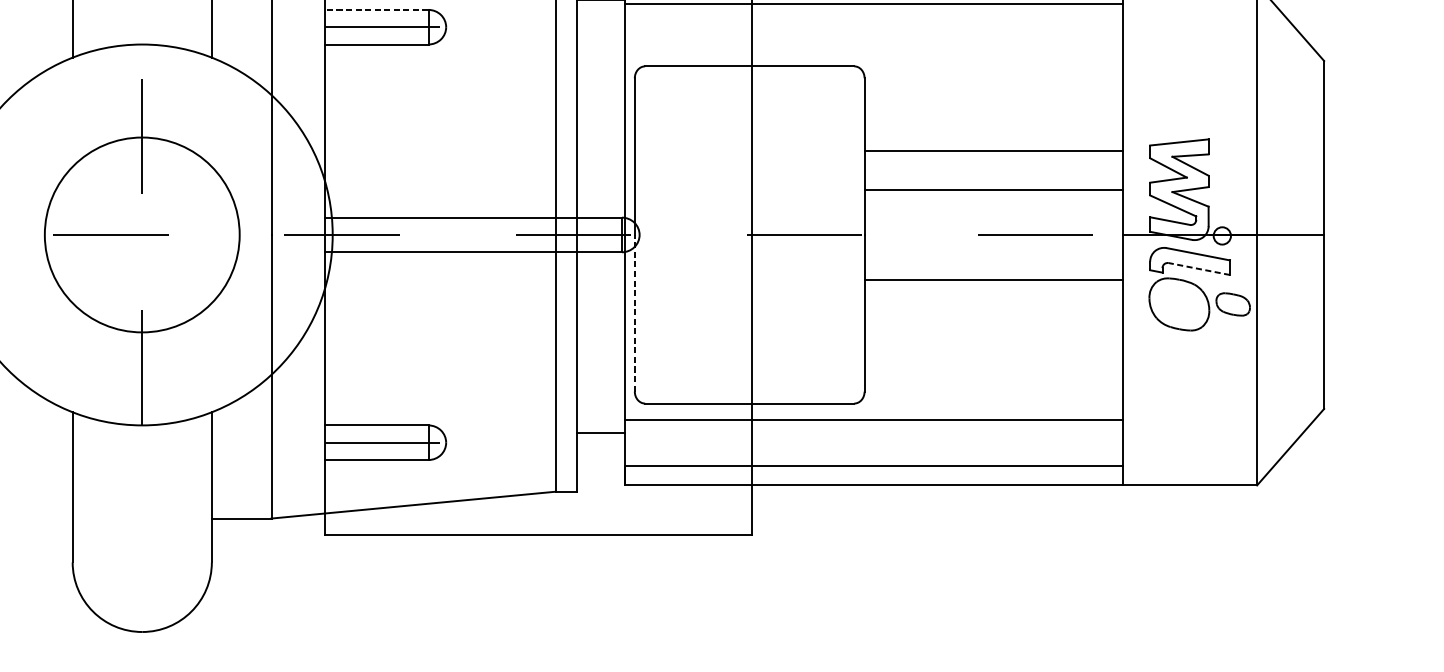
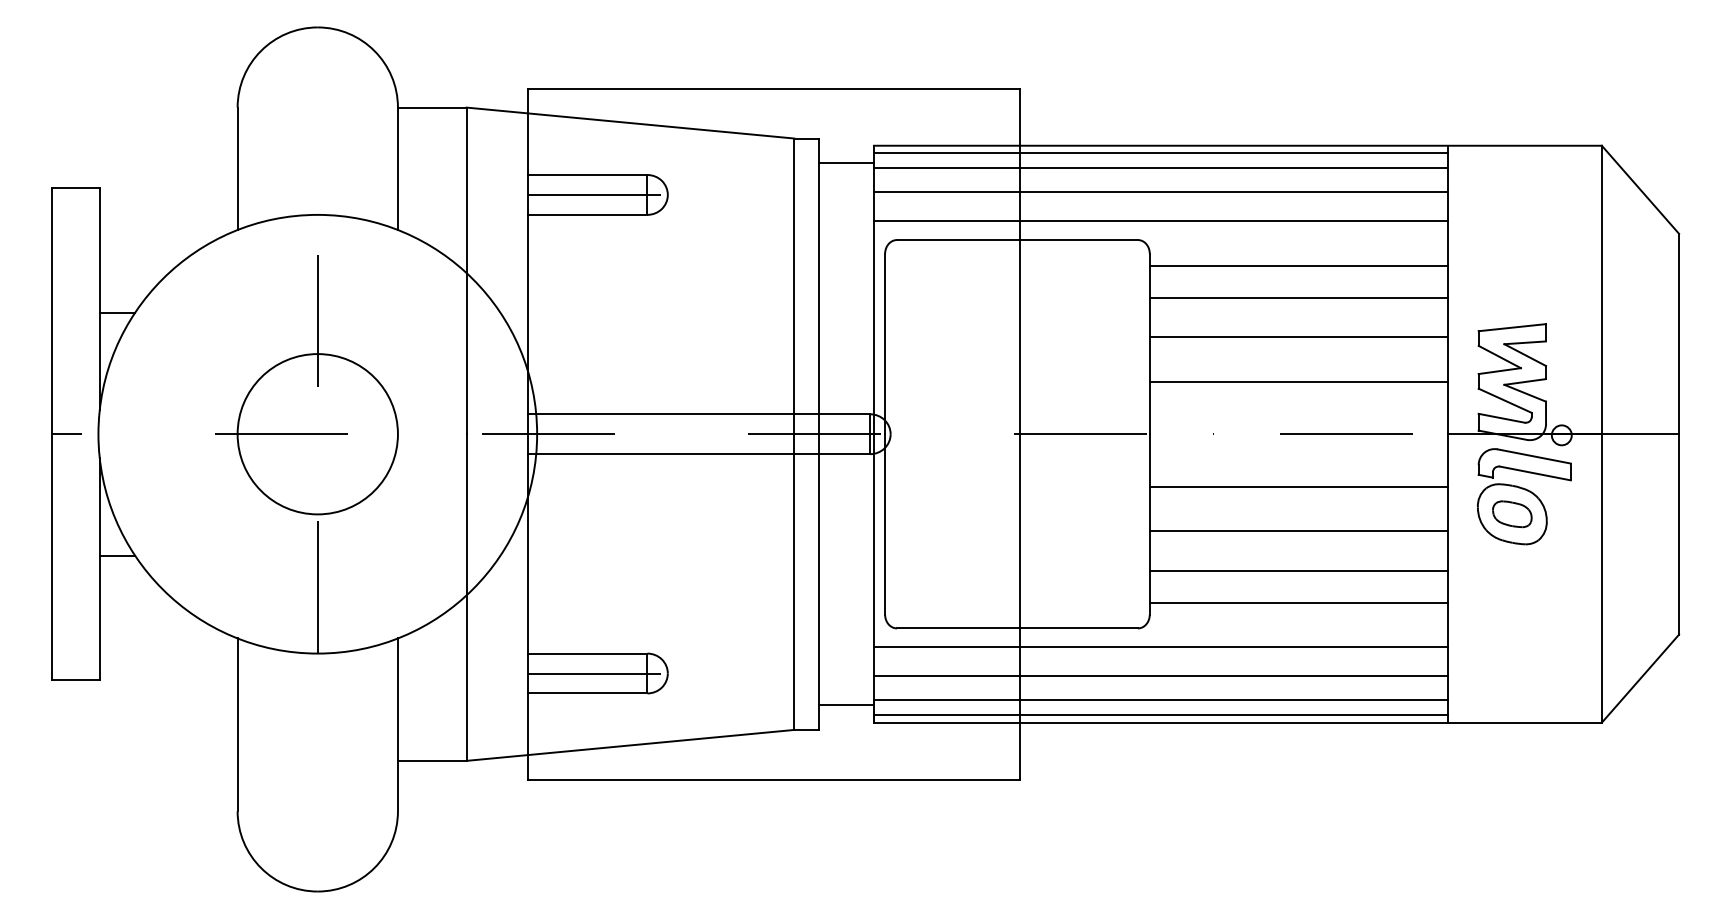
line: (376, 10) -> (587, 175), dashed -> solid
line: (873, 25) -> (1160, 192), added
line: (873, 50) -> (1160, 221), added
line: (993, 88) -> (1298, 265), added
line: (993, 116) -> (1298, 297), added
circle: (142, 235) -> (317, 434), size x0.71
line: (1199, 269) -> (1535, 473), dashed -> solid
part: (1233, 304) -> (1512, 514), moved
line: (635, 312) -> (885, 523), dashed -> solid
line: (992, 319) -> (1297, 531), added
line: (993, 353) -> (1298, 570), added
line: (993, 381) -> (1298, 602), added
line: (601, 433) -> (846, 705), moved
line: (873, 445) -> (1160, 676), added
line: (873, 479) -> (1160, 715), added

